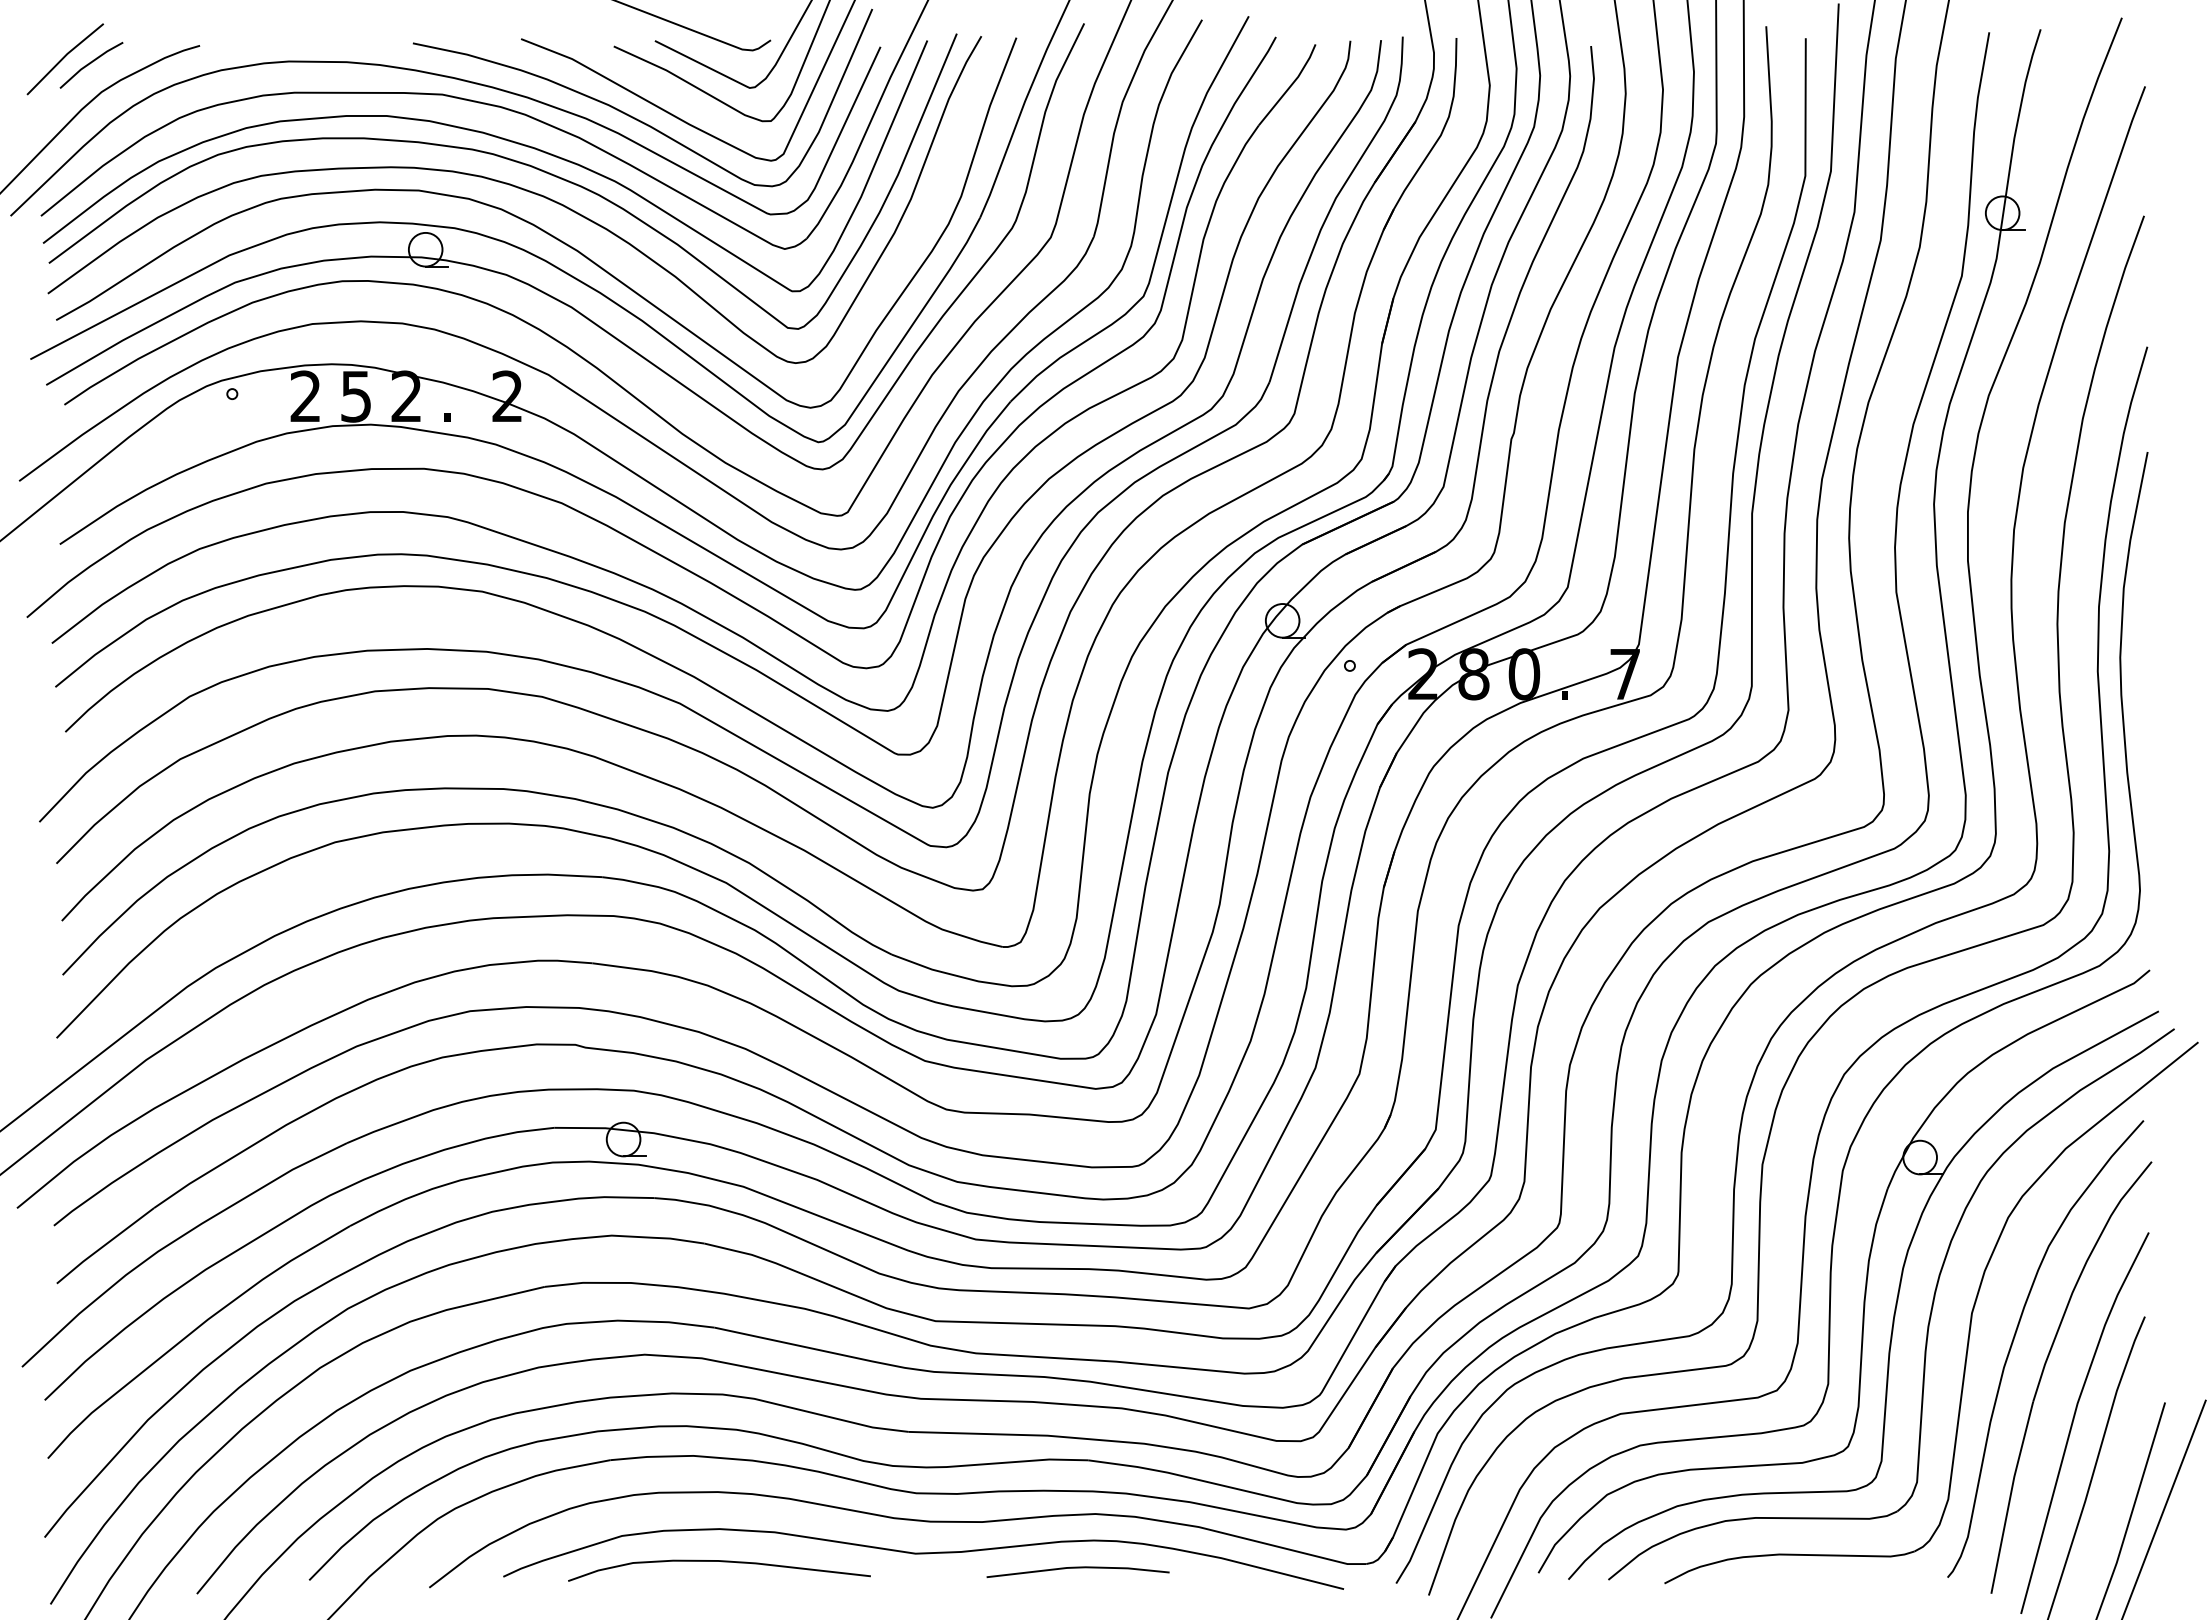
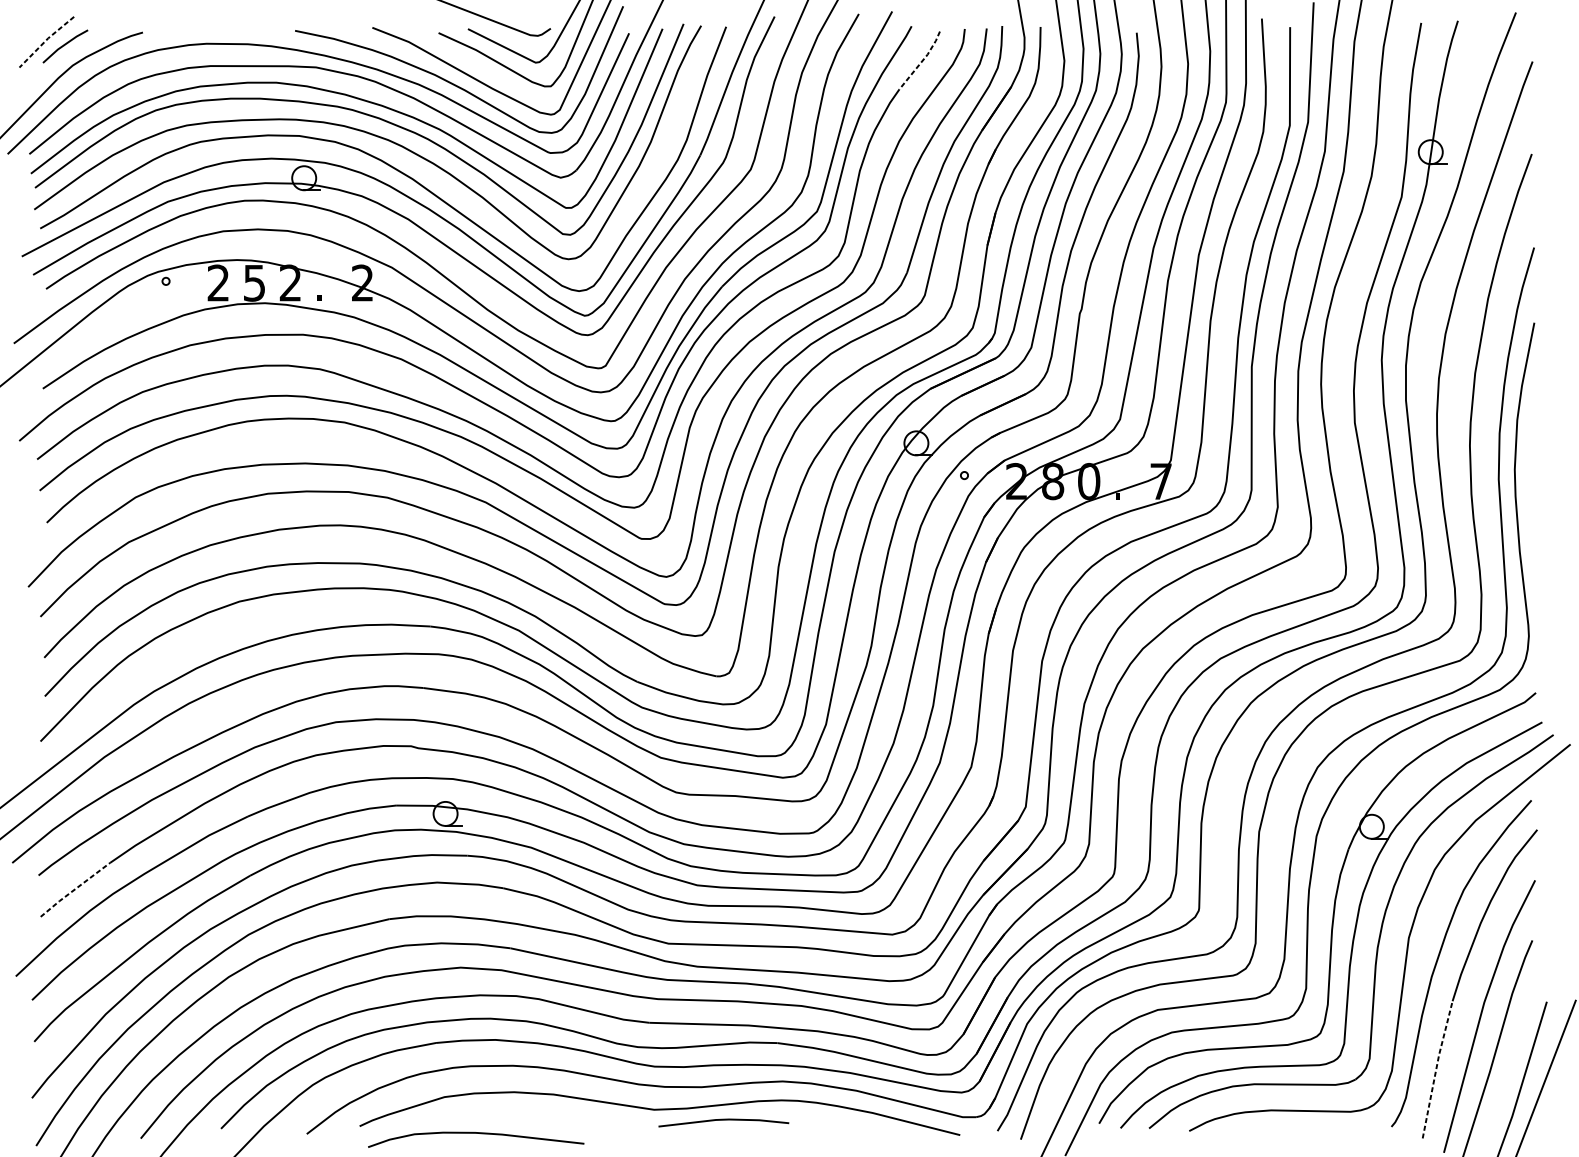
line: (63, 57) -> (45, 40), solid -> dashed
line: (1290, 86) -> (922, 61), solid -> dashed
line: (104, 1245) -> (74, 889), solid -> dashed
line: (2010, 1496) -> (1436, 1068), solid -> dashed
curve: (721, 1562) -> (477, 1133), moved
line: (1077, 1568) -> (723, 1120), moved

